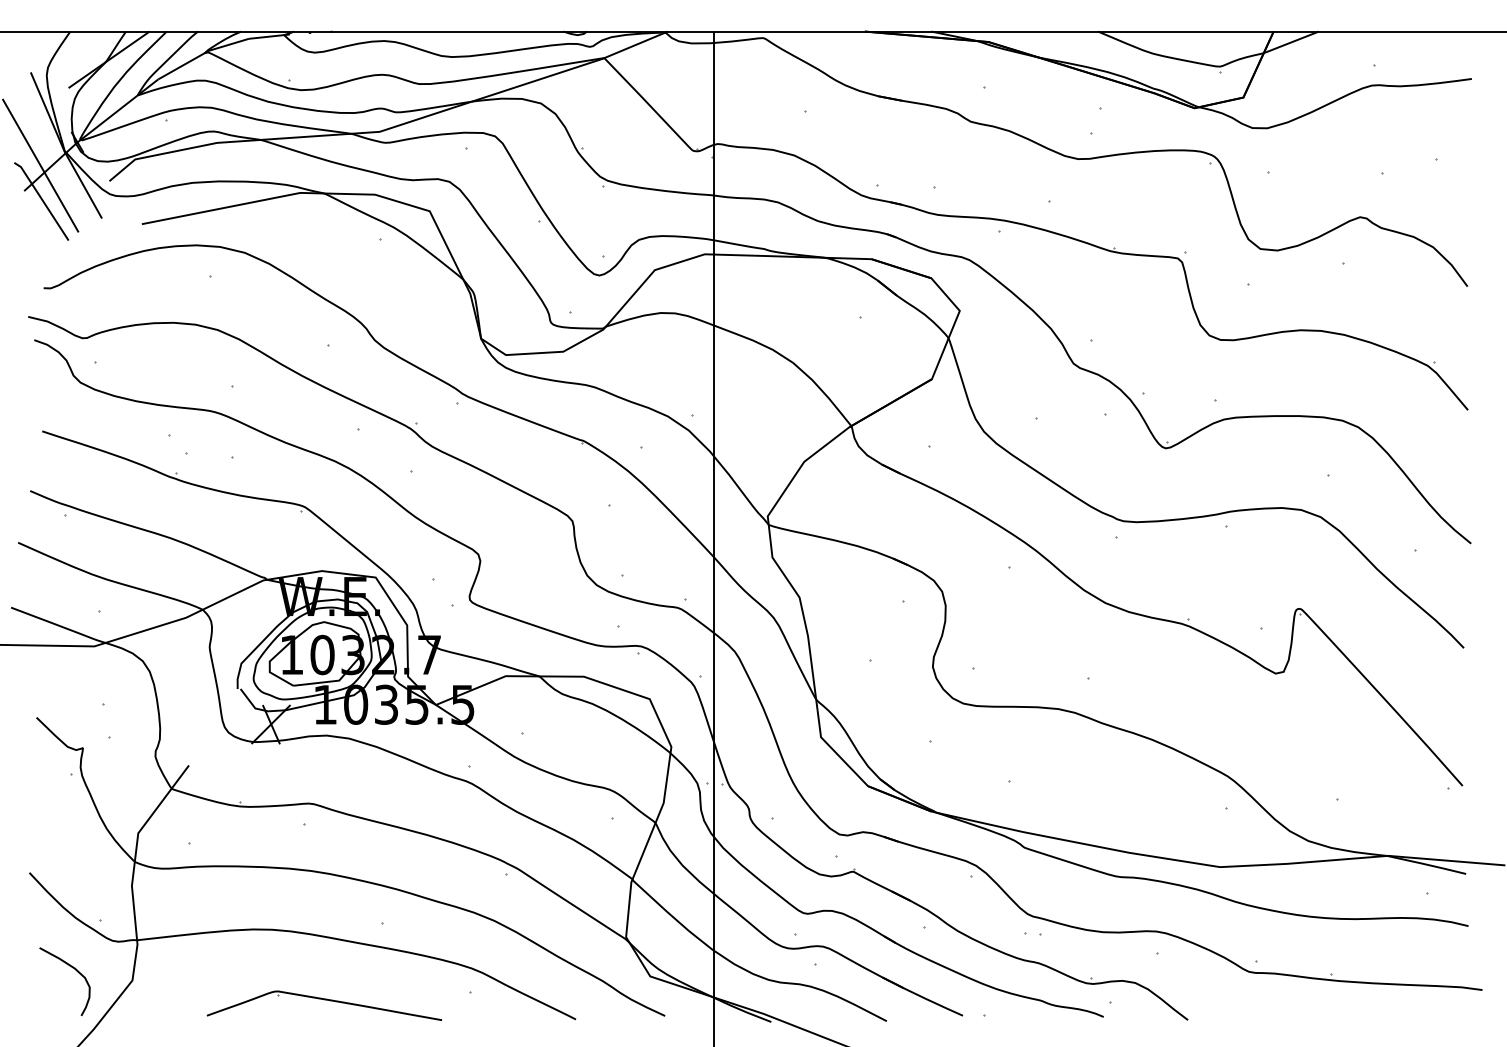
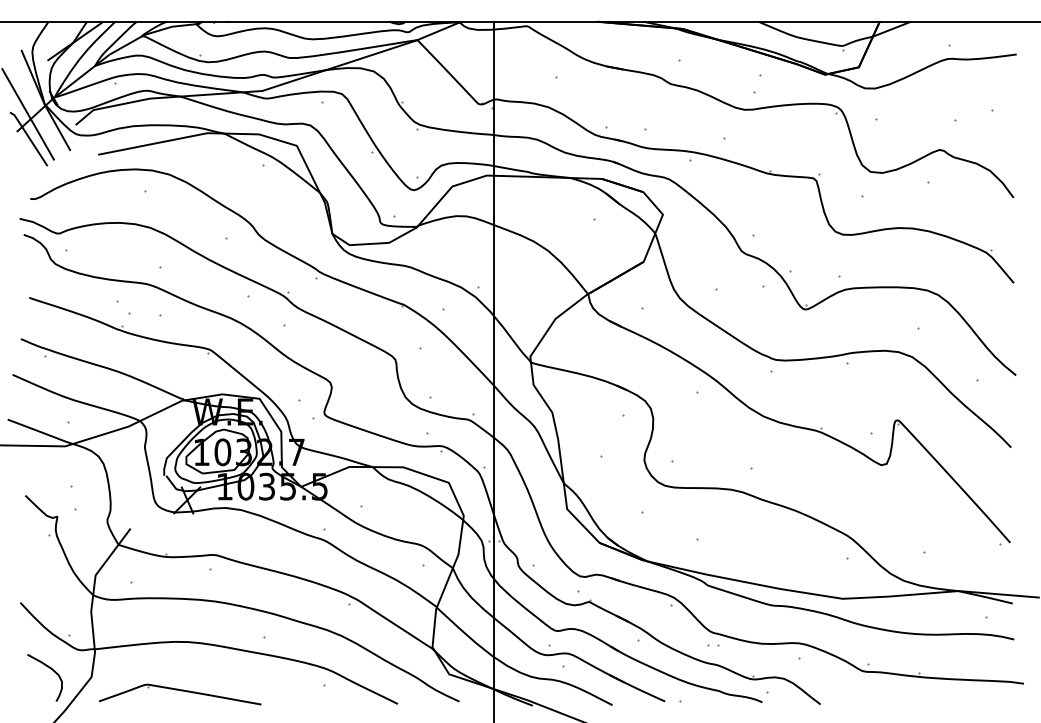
part: (324, 1005) -> (180, 694), moved

